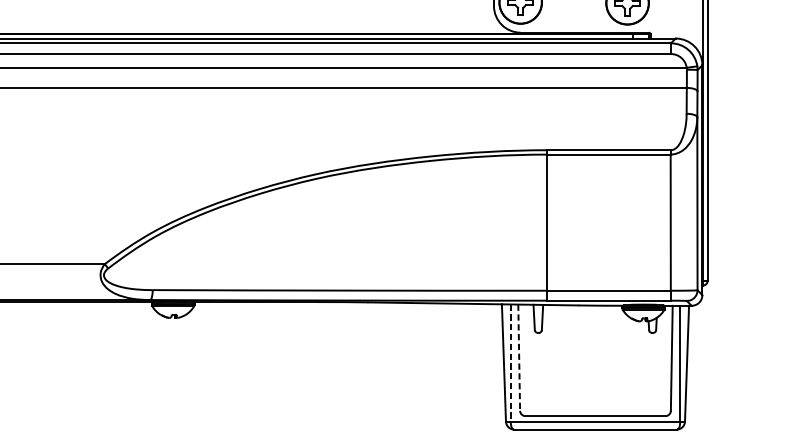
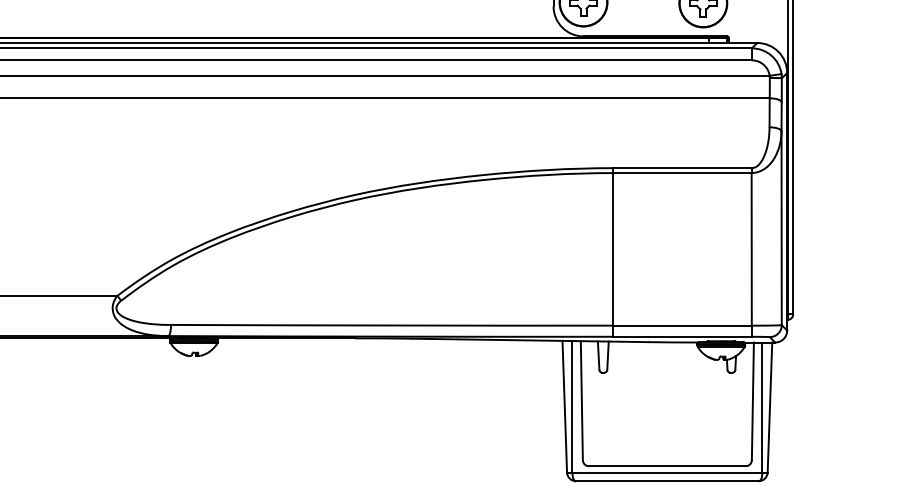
line: (518, 357) -> (581, 400), dashed -> solid
line: (510, 362) -> (572, 406), dashed -> solid

